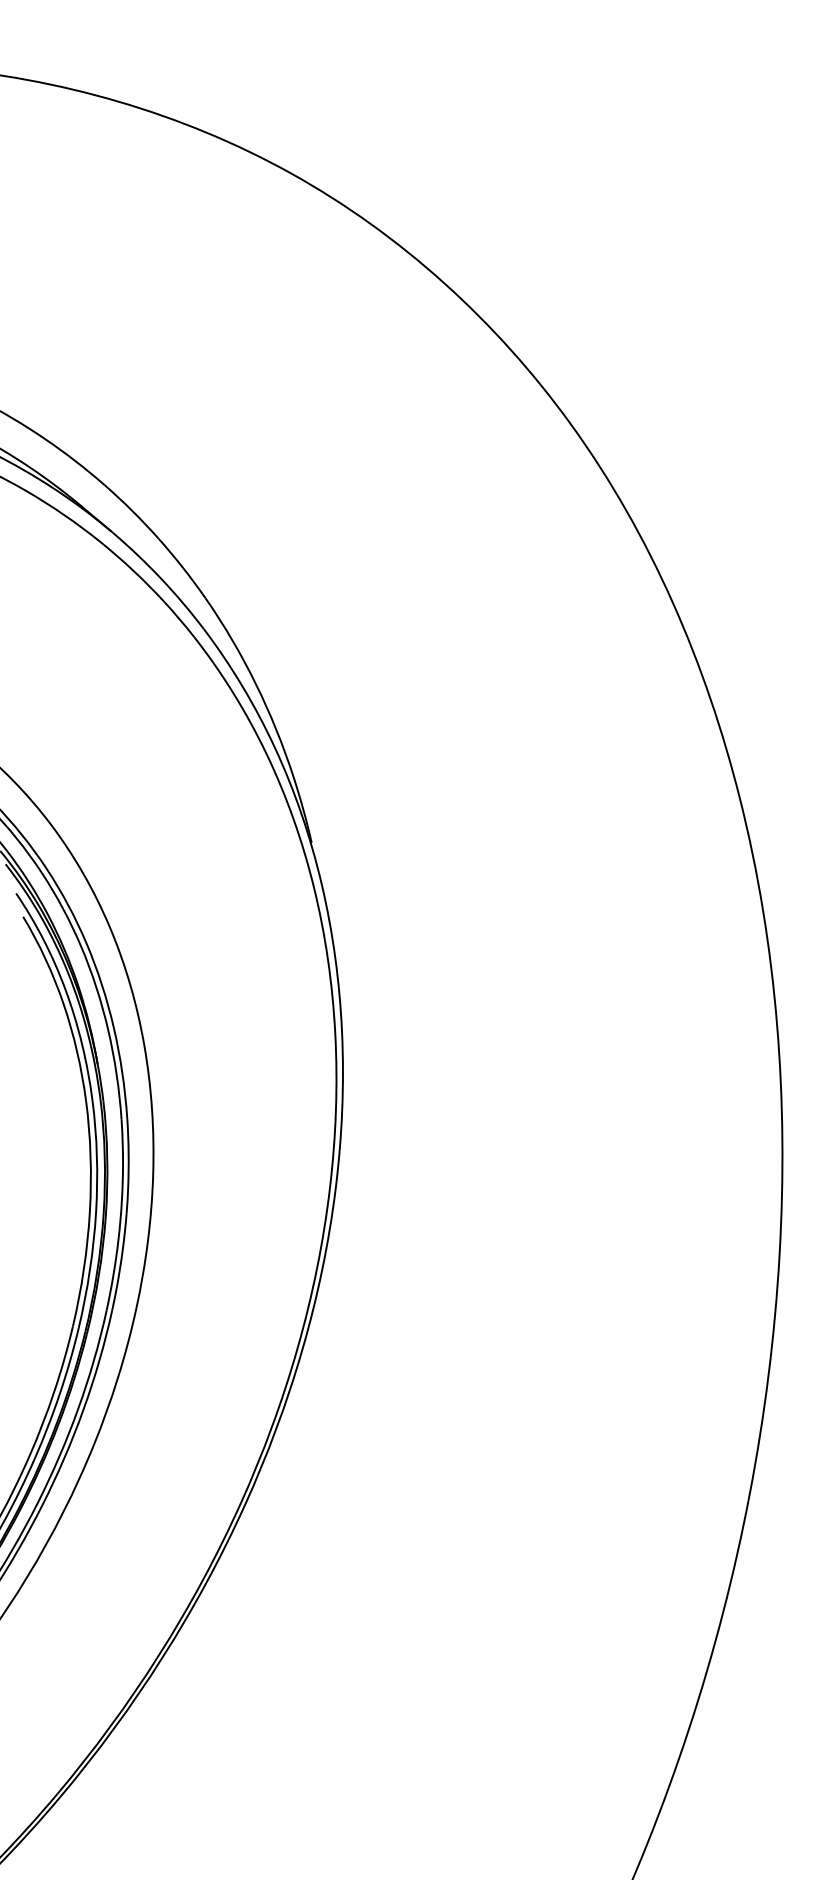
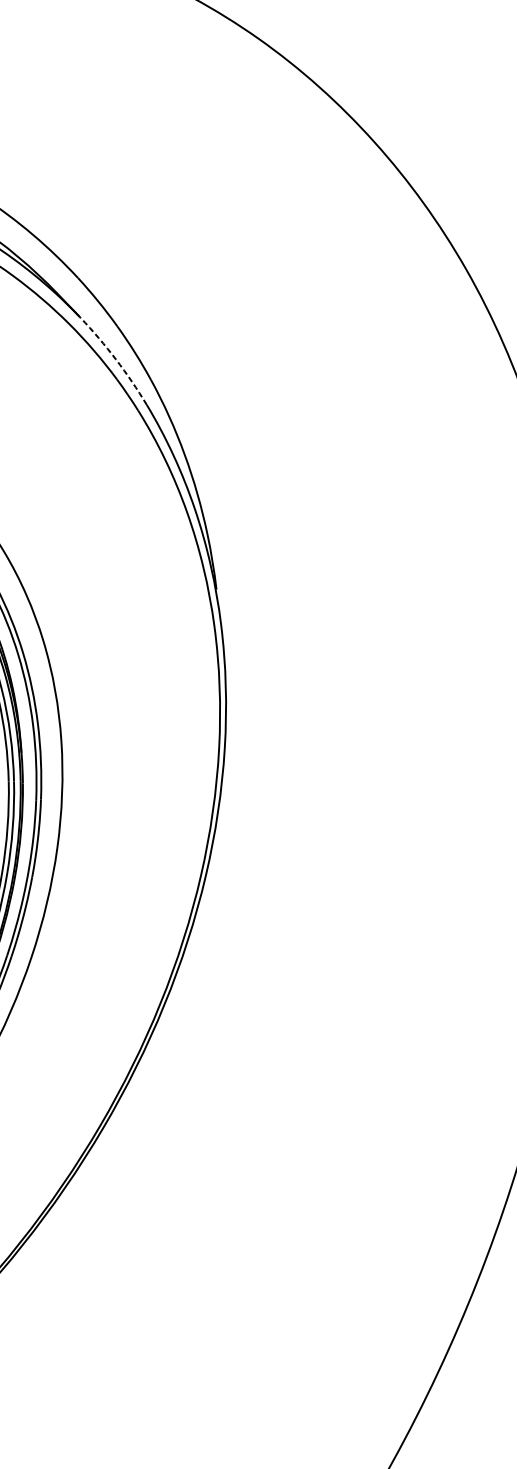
arc: (161, 578) -> (116, 359), solid -> dashed

